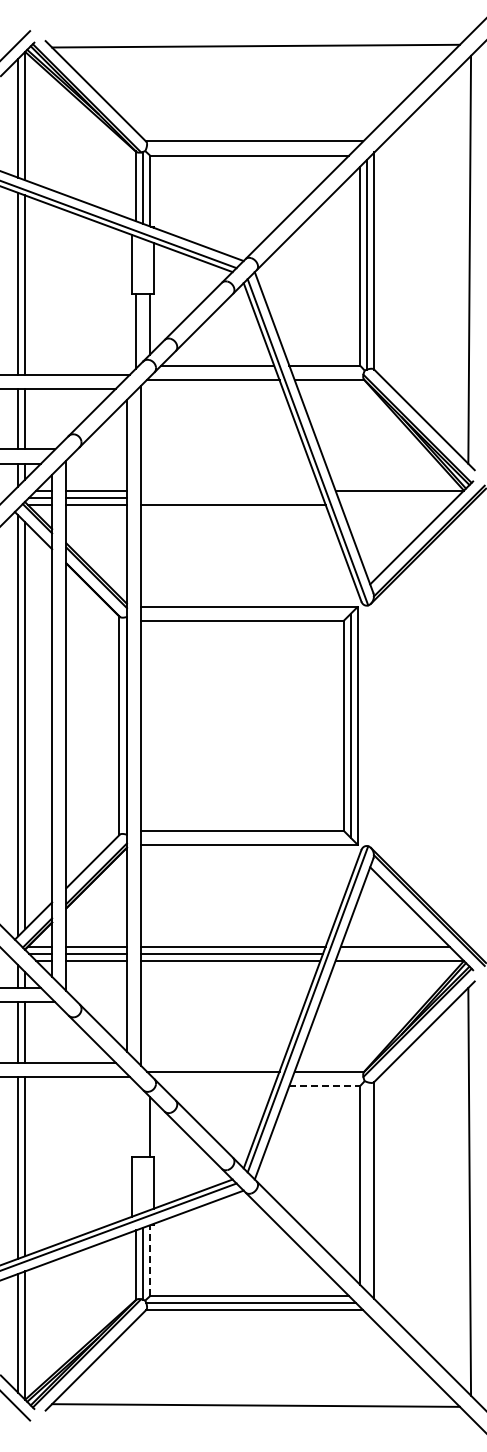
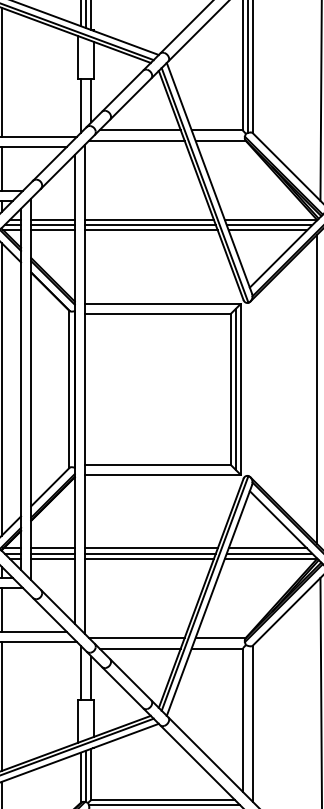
line: (230, 490) -> (149, 220), added
line: (232, 497) -> (150, 225), added
line: (397, 497) -> (269, 225), added
line: (394, 504) -> (267, 230), added
line: (462, 725) -> (316, 389), added
line: (397, 953) -> (269, 553), added
line: (217, 1085) -> (139, 648), added
line: (325, 1085) -> (217, 648), dashed -> solid
line: (135, 1119) -> (80, 672), added
line: (150, 1260) -> (91, 774), dashed -> solid

